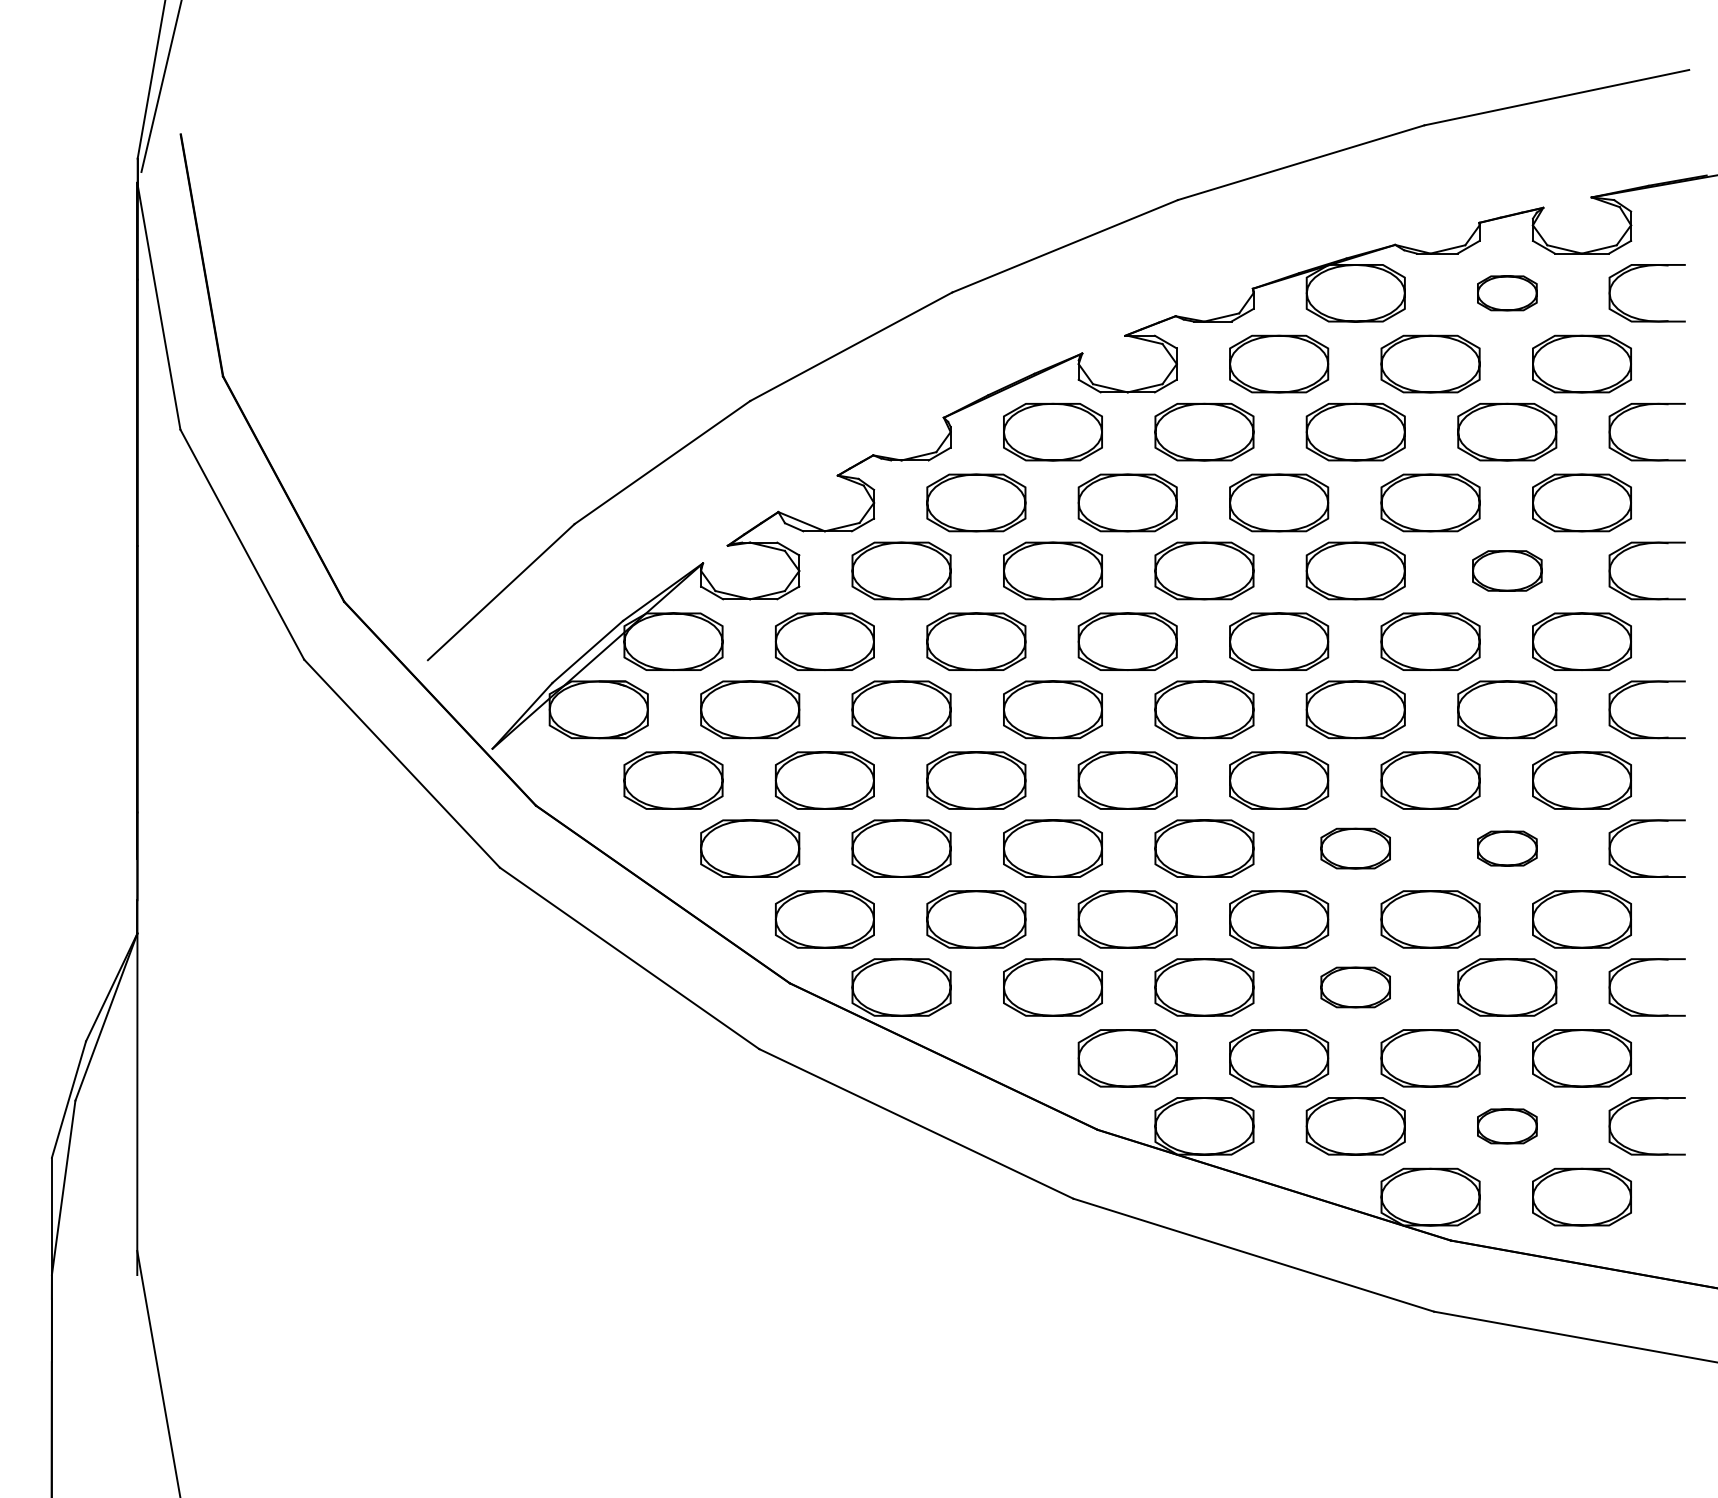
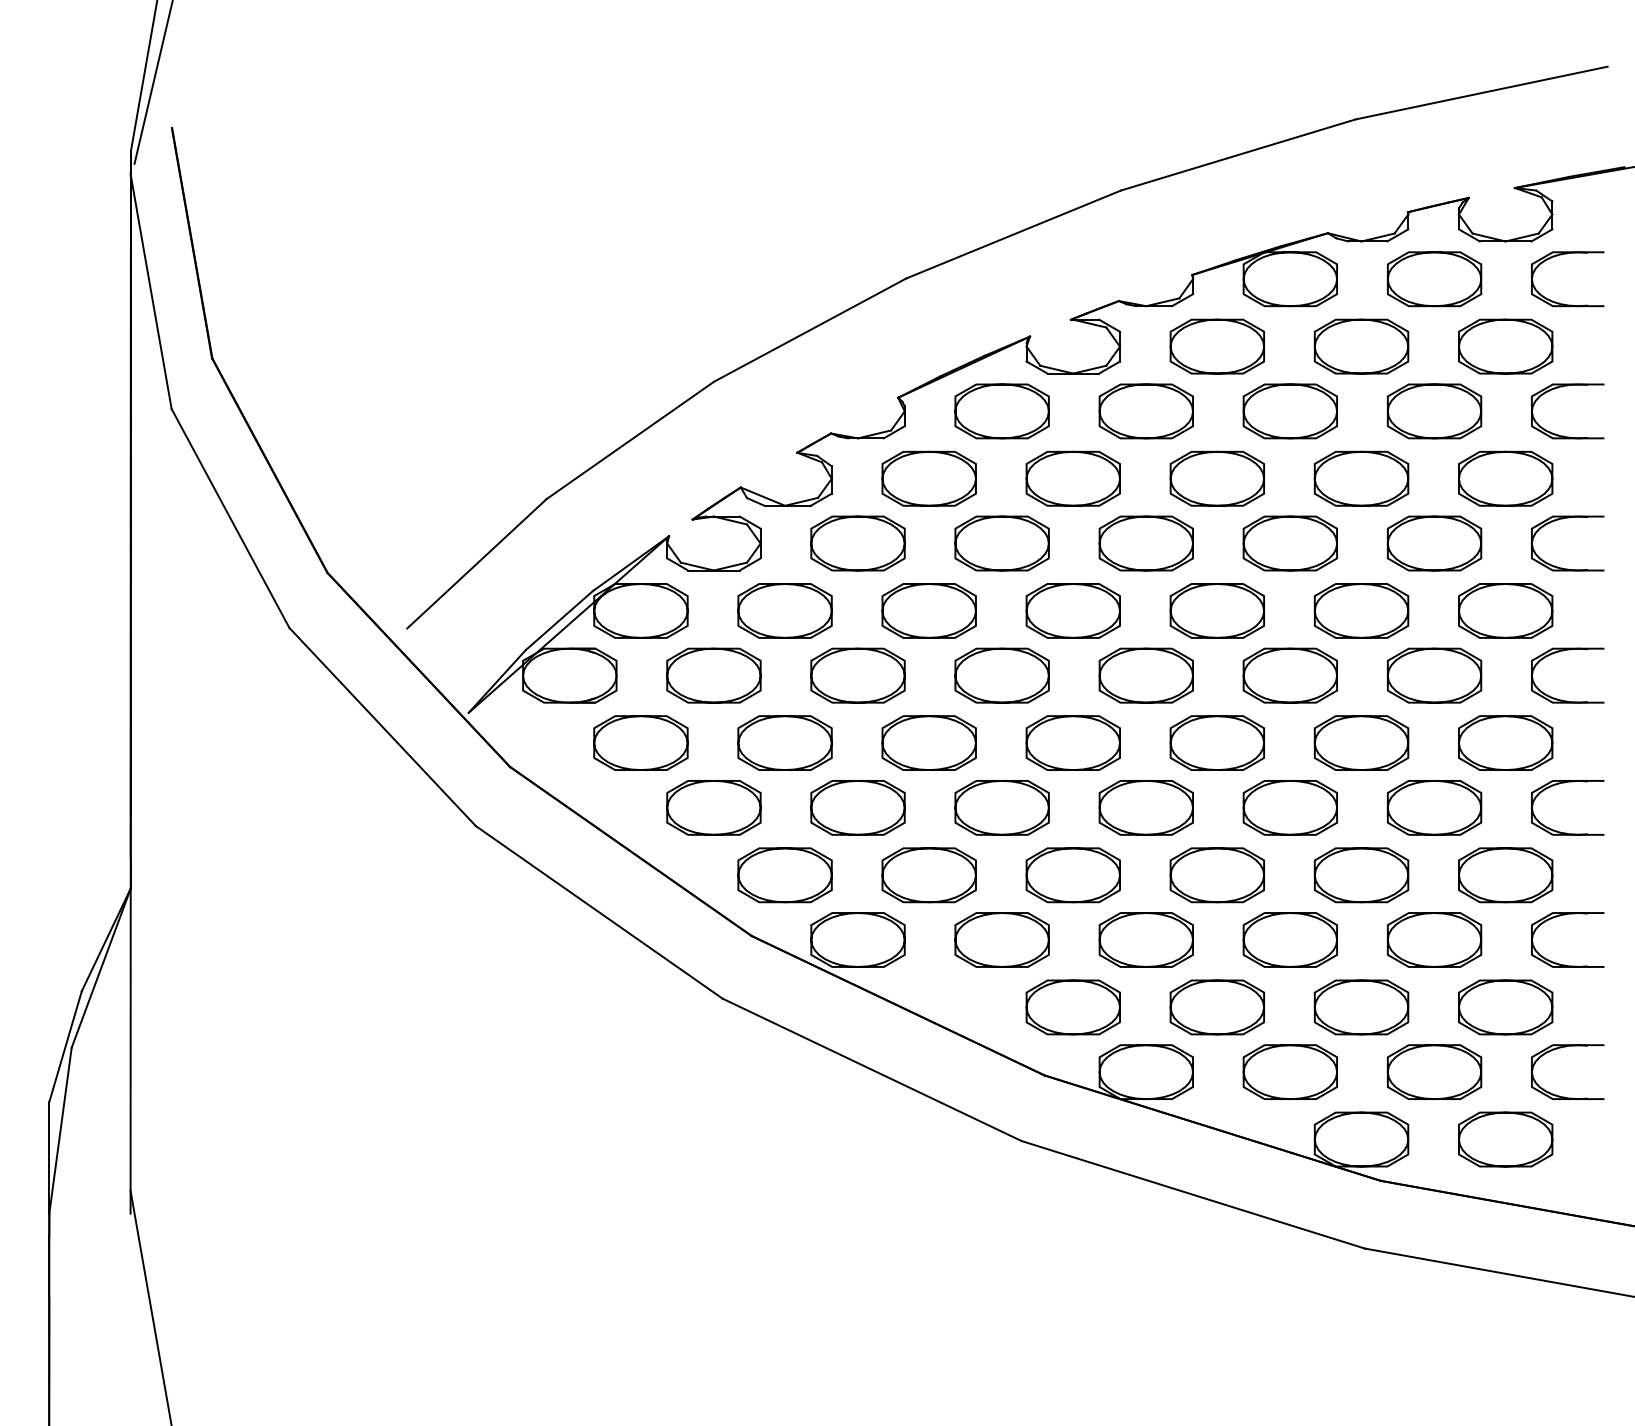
part: (1507, 293) -> (1434, 279), size x1.67
part: (1507, 570) -> (1434, 543), size x1.43
part: (1355, 848) -> (1290, 807), size x1.43
part: (1507, 848) -> (1434, 807), size x1.67
part: (1355, 987) -> (1290, 940), size x1.43
part: (1507, 1126) -> (1434, 1072), size x1.67

